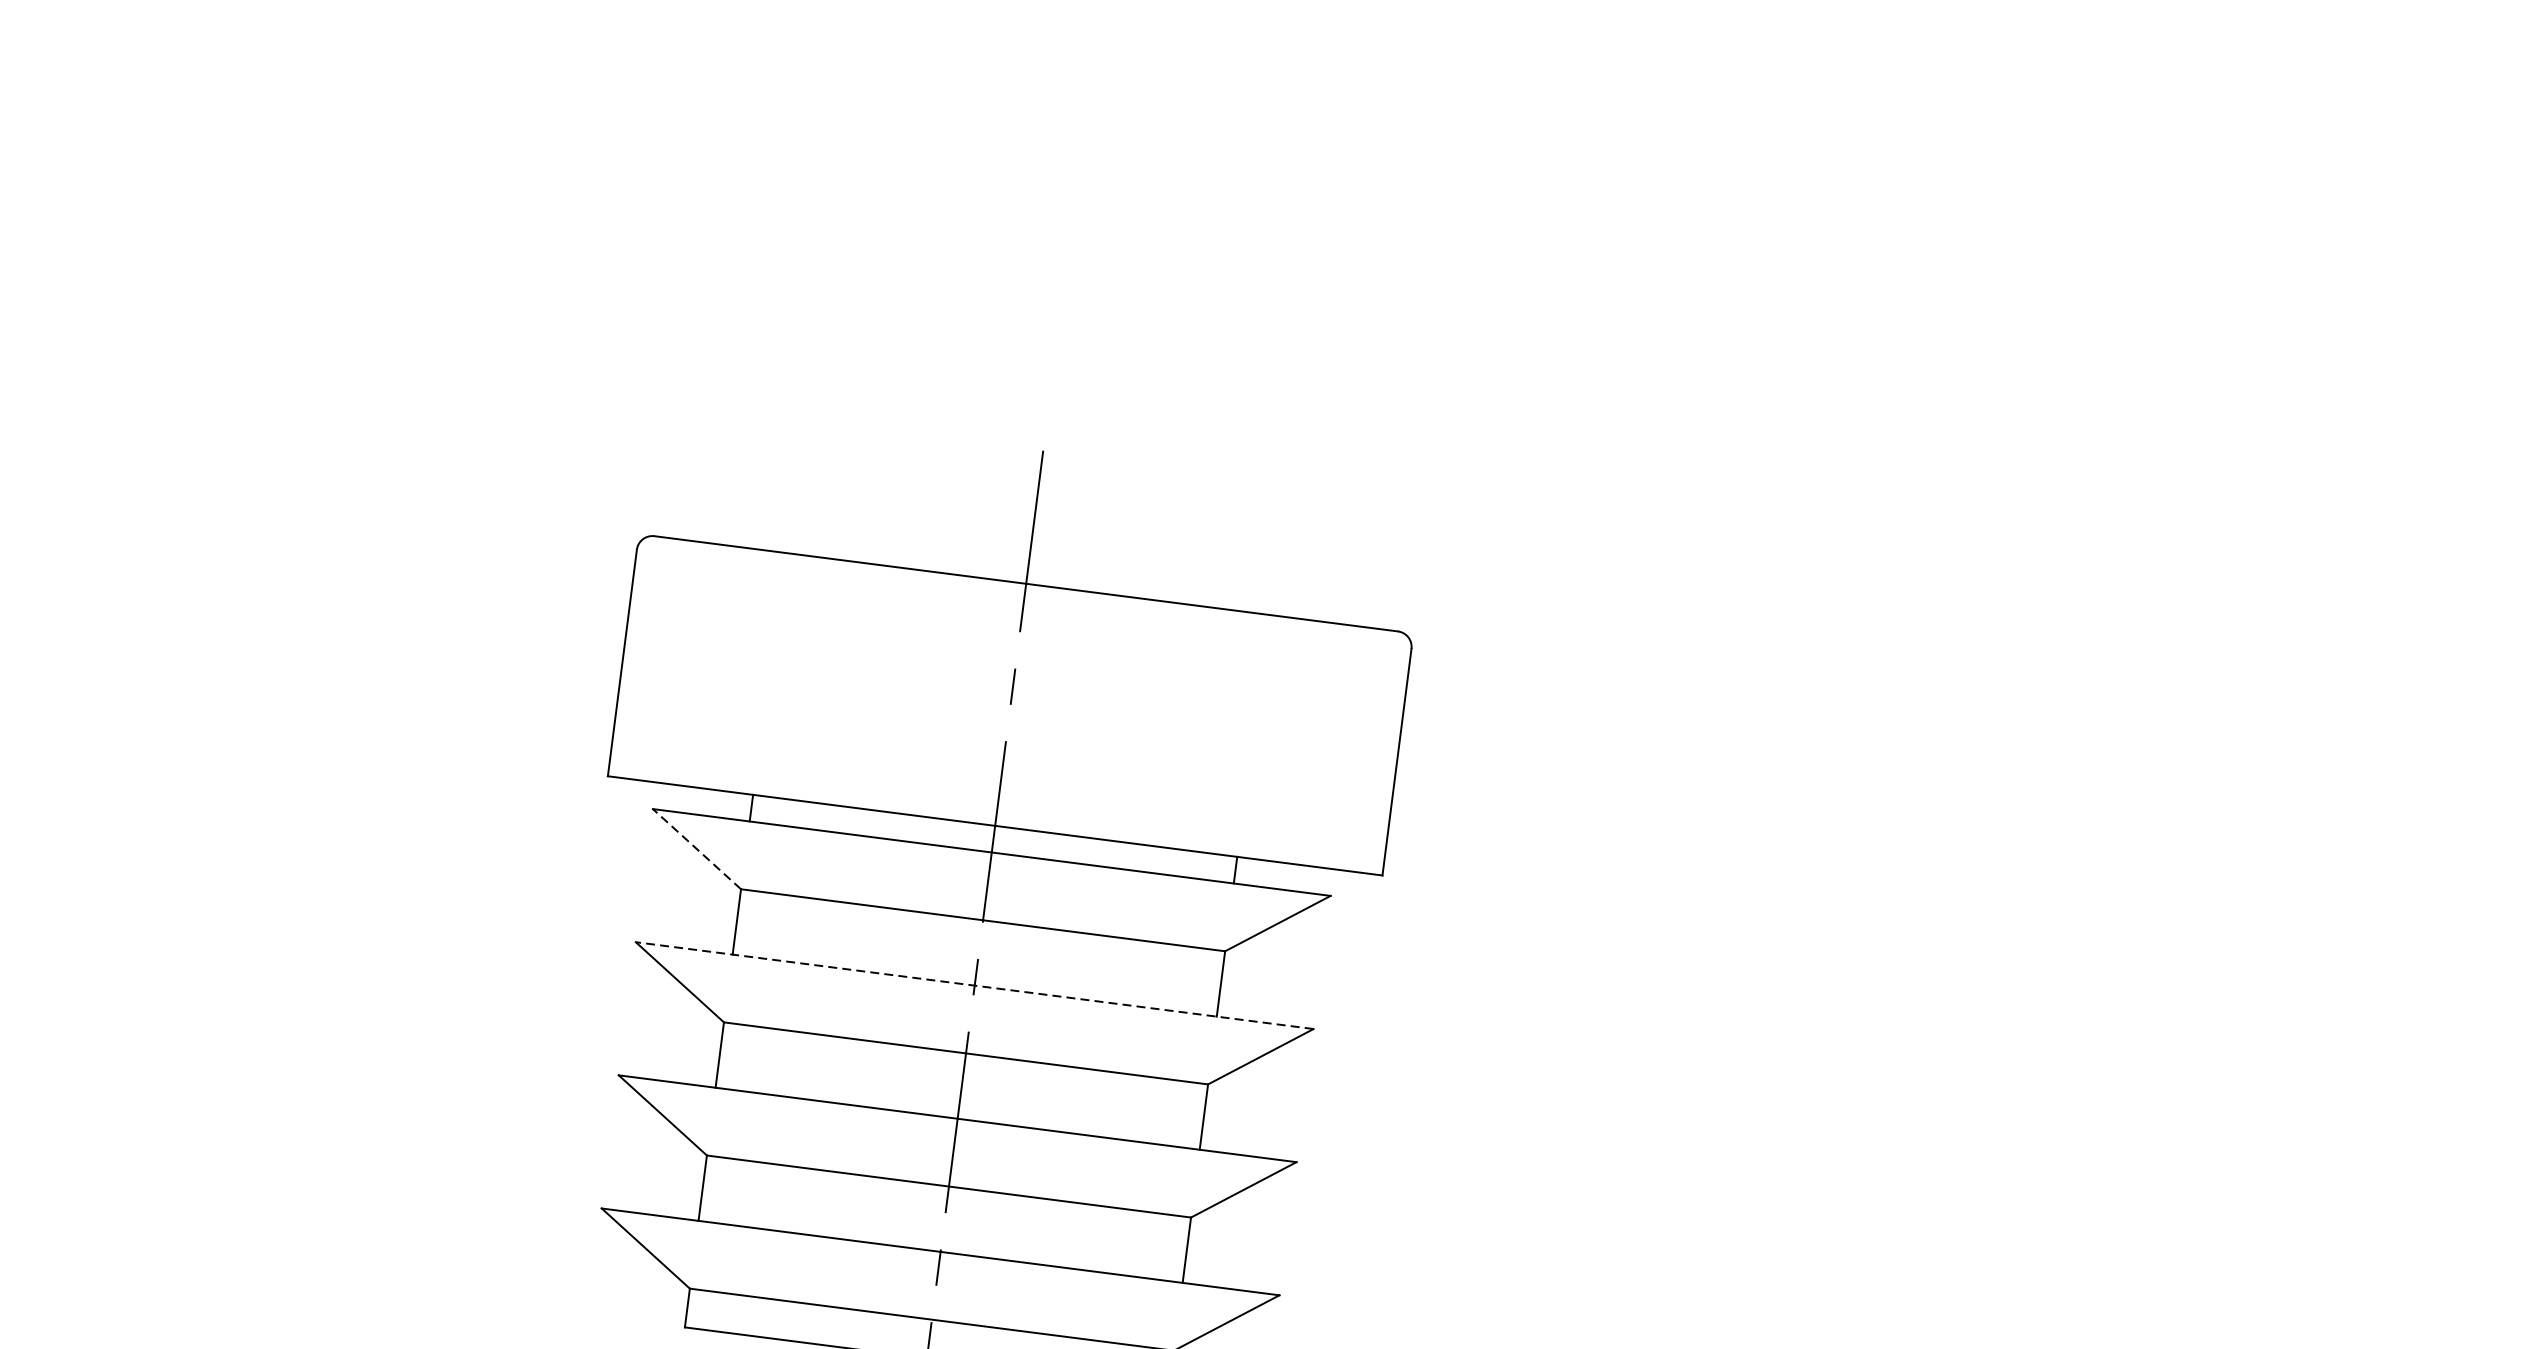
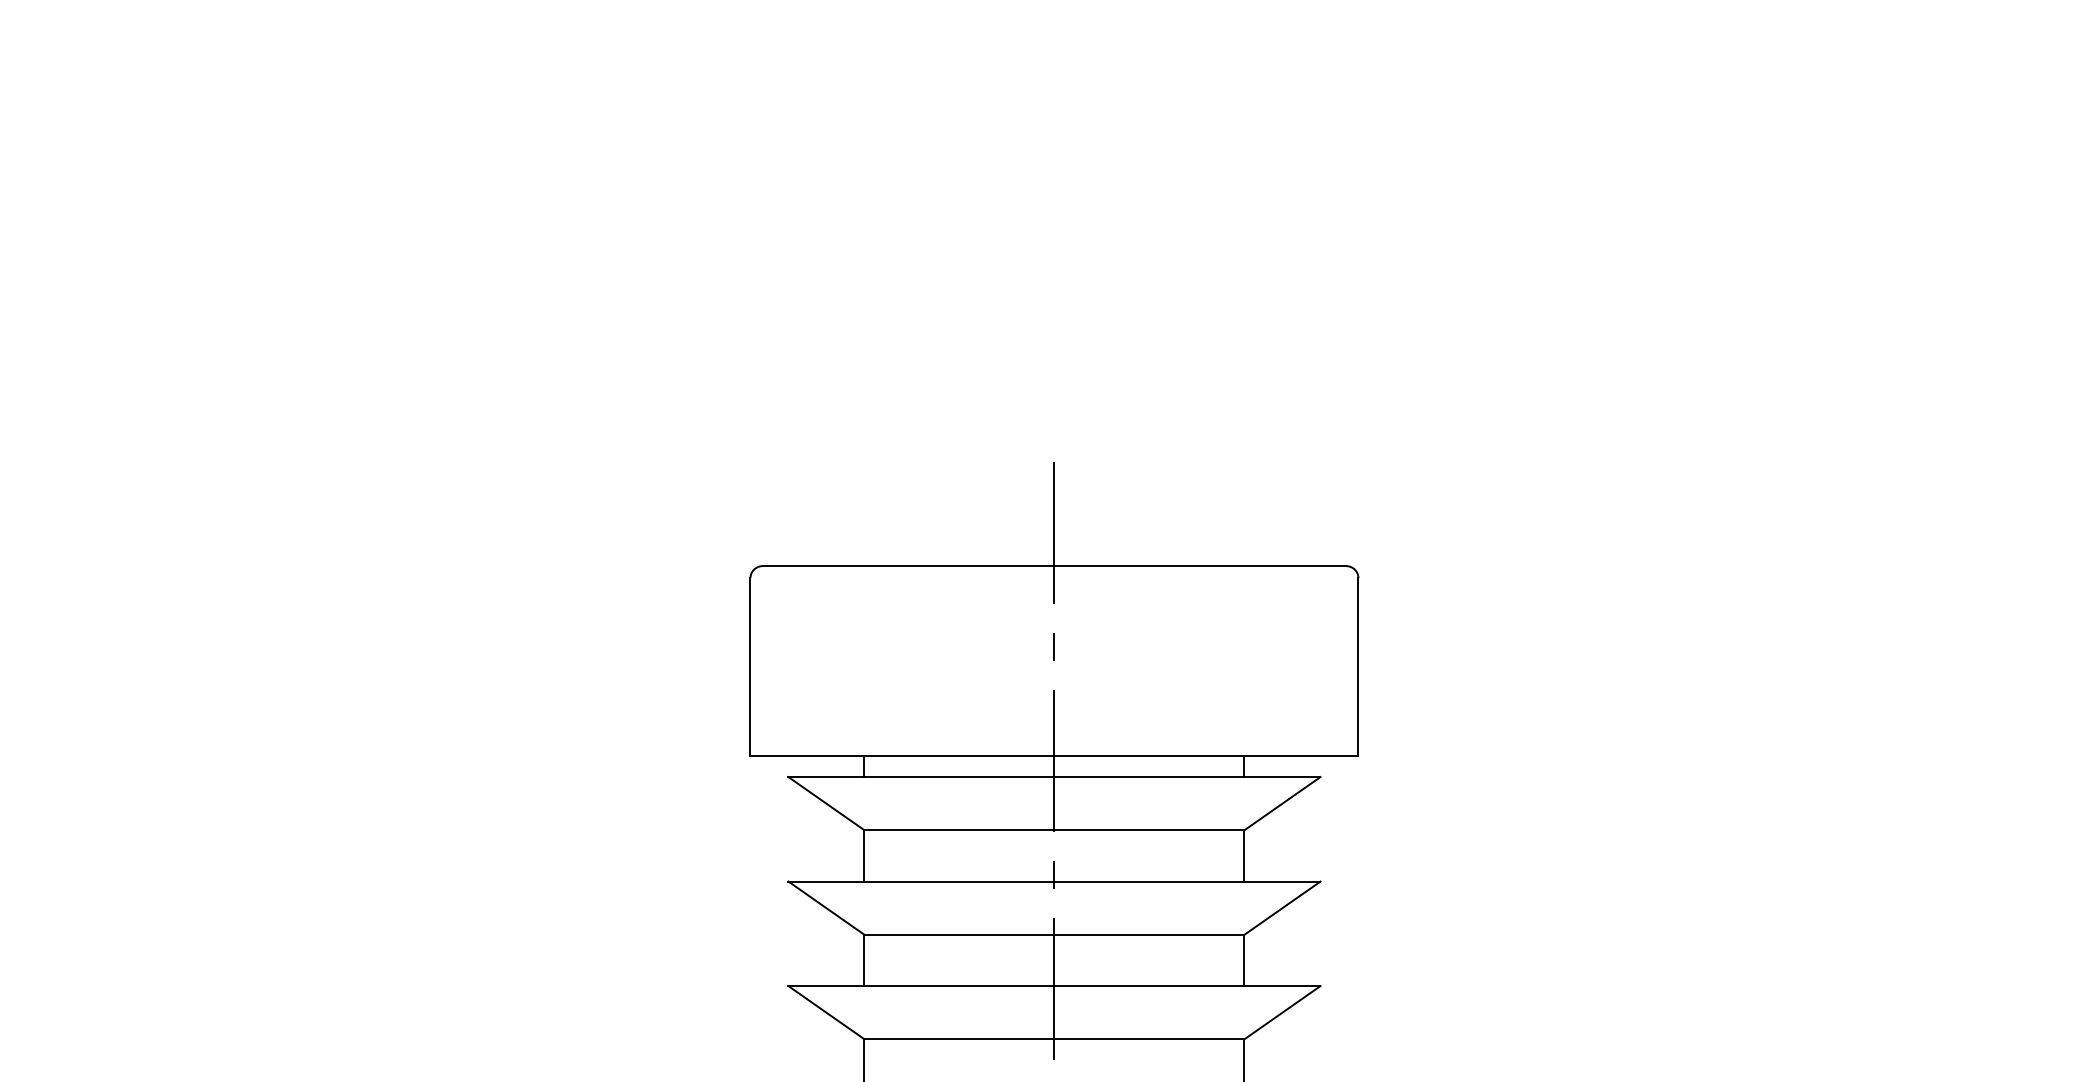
line: (697, 848) -> (826, 803), dashed -> solid
line: (973, 985) -> (1053, 881), dashed -> solid

